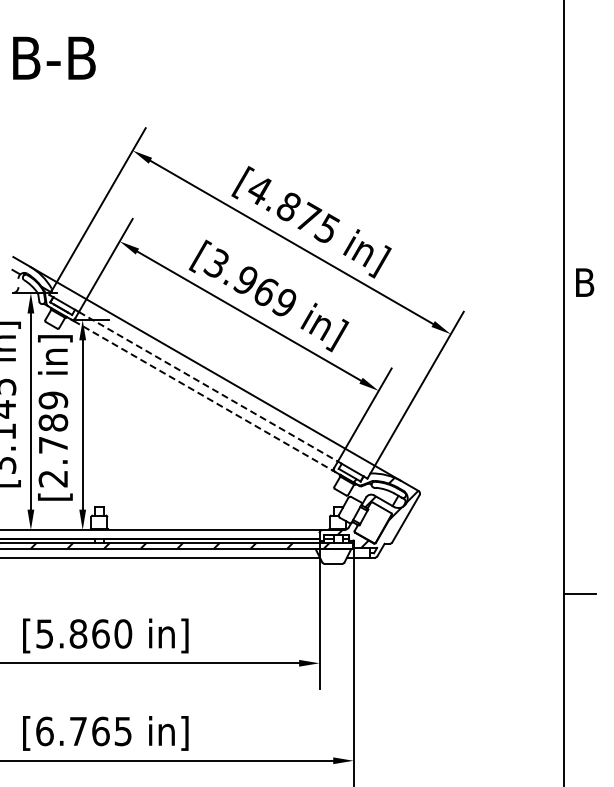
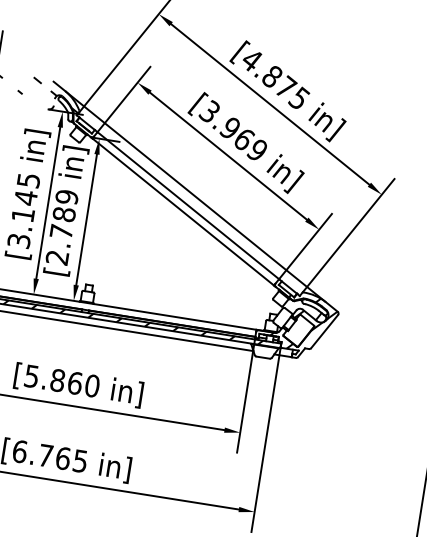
line: (208, 386) -> (188, 205), dashed -> solid
line: (203, 395) -> (183, 211), dashed -> solid

